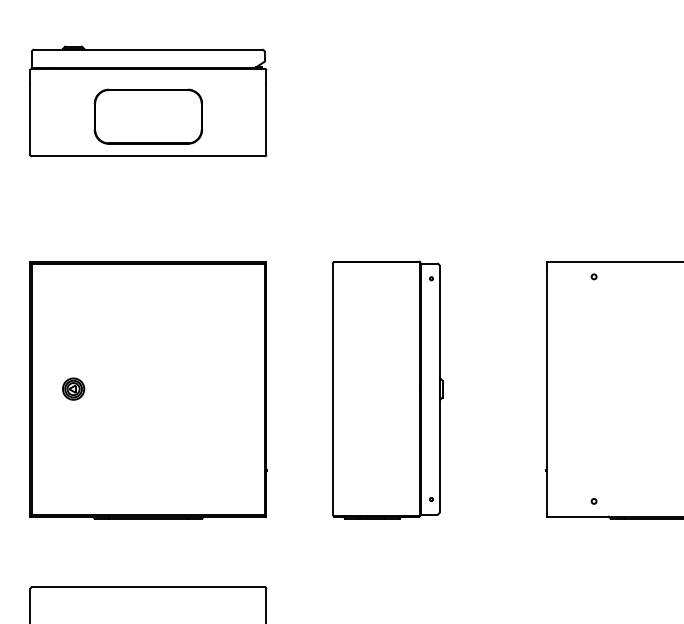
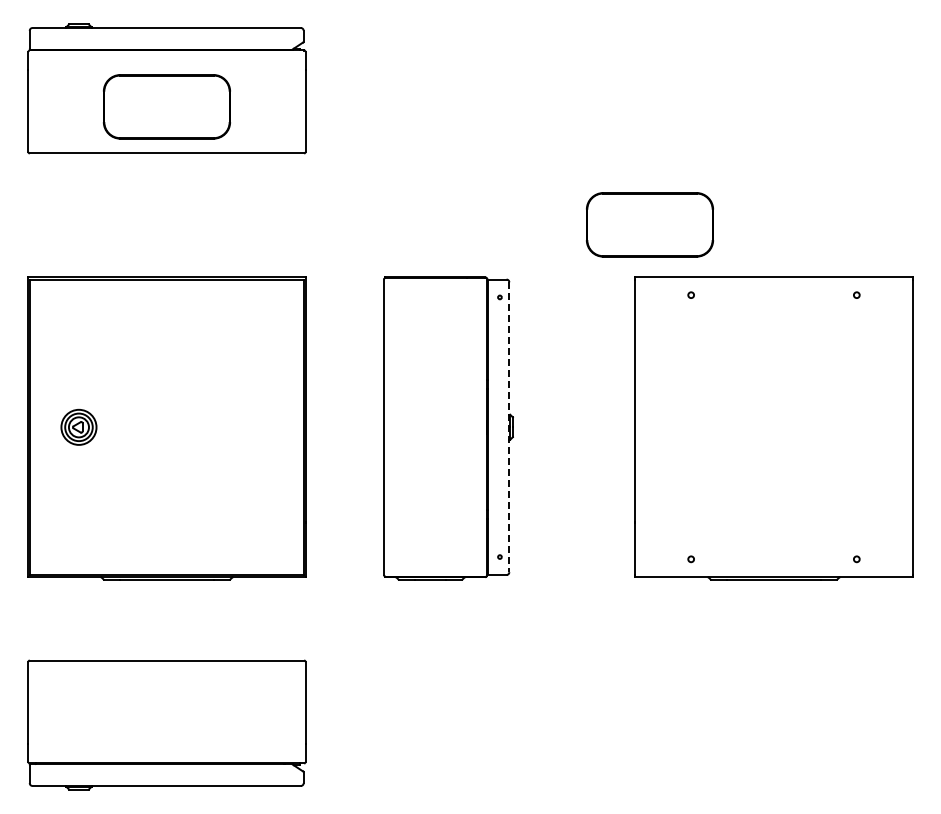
part: (558, 216) -> (649, 224), added
part: (73, 388) -> (78, 426), size x1.4
line: (439, 389) -> (509, 427), solid -> dashed

